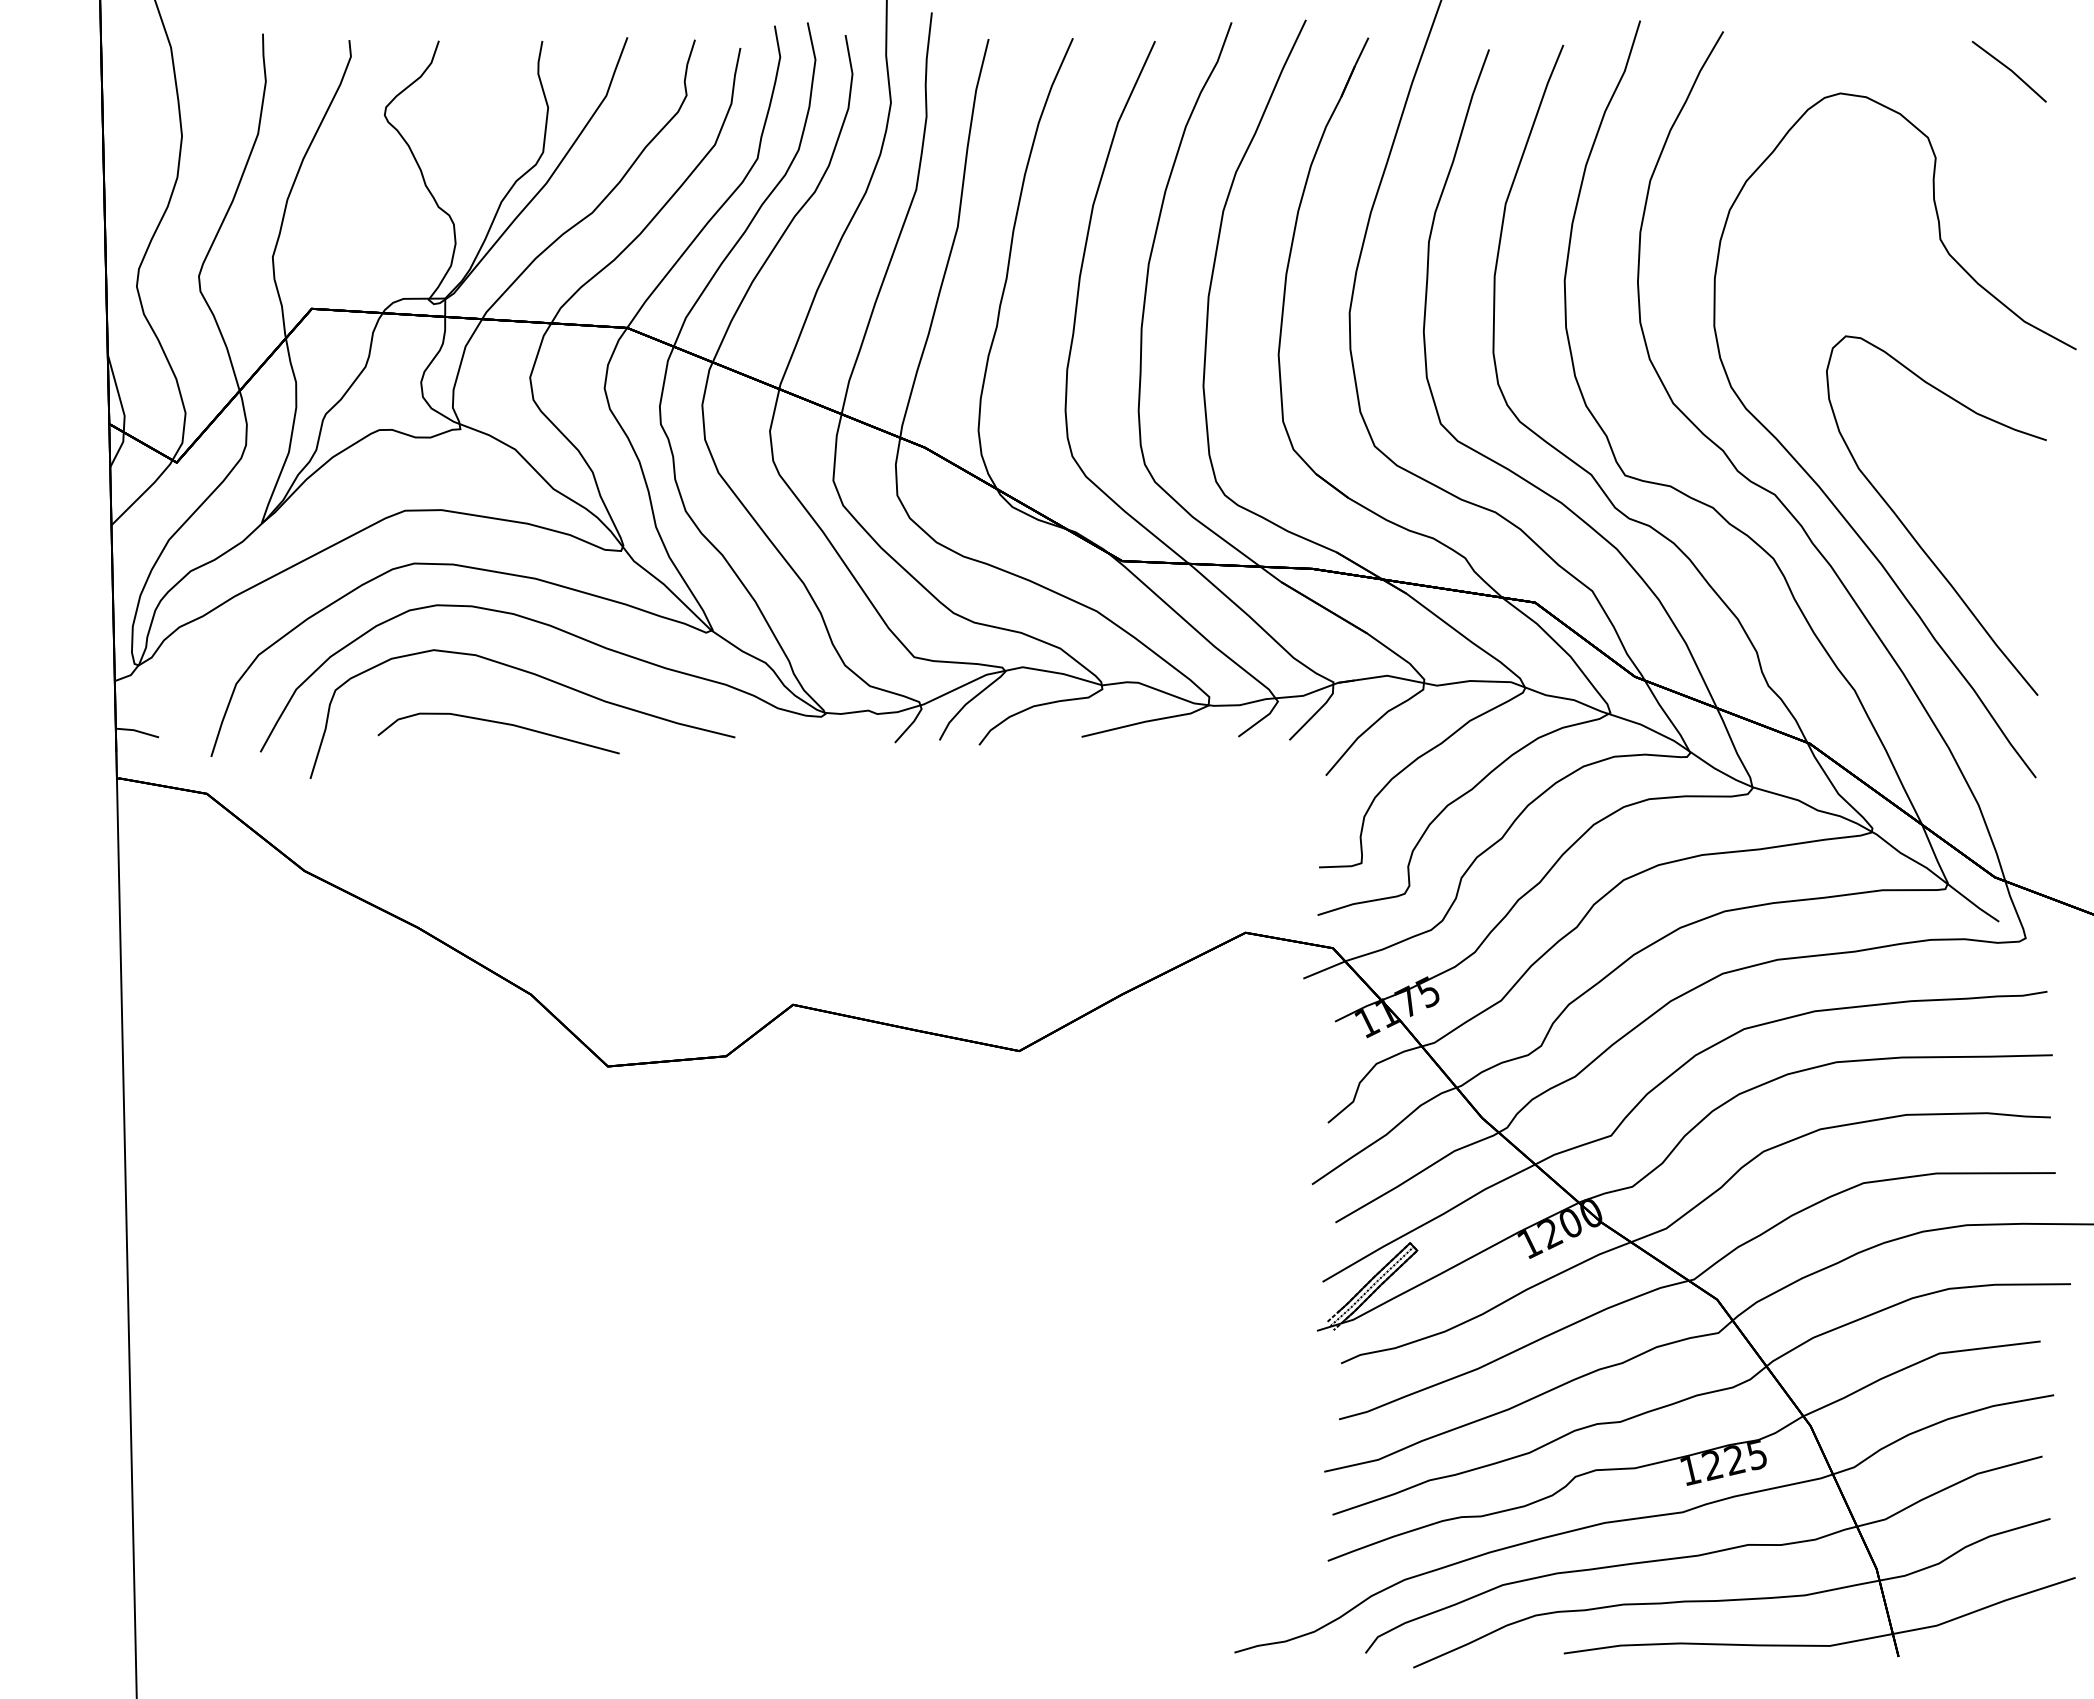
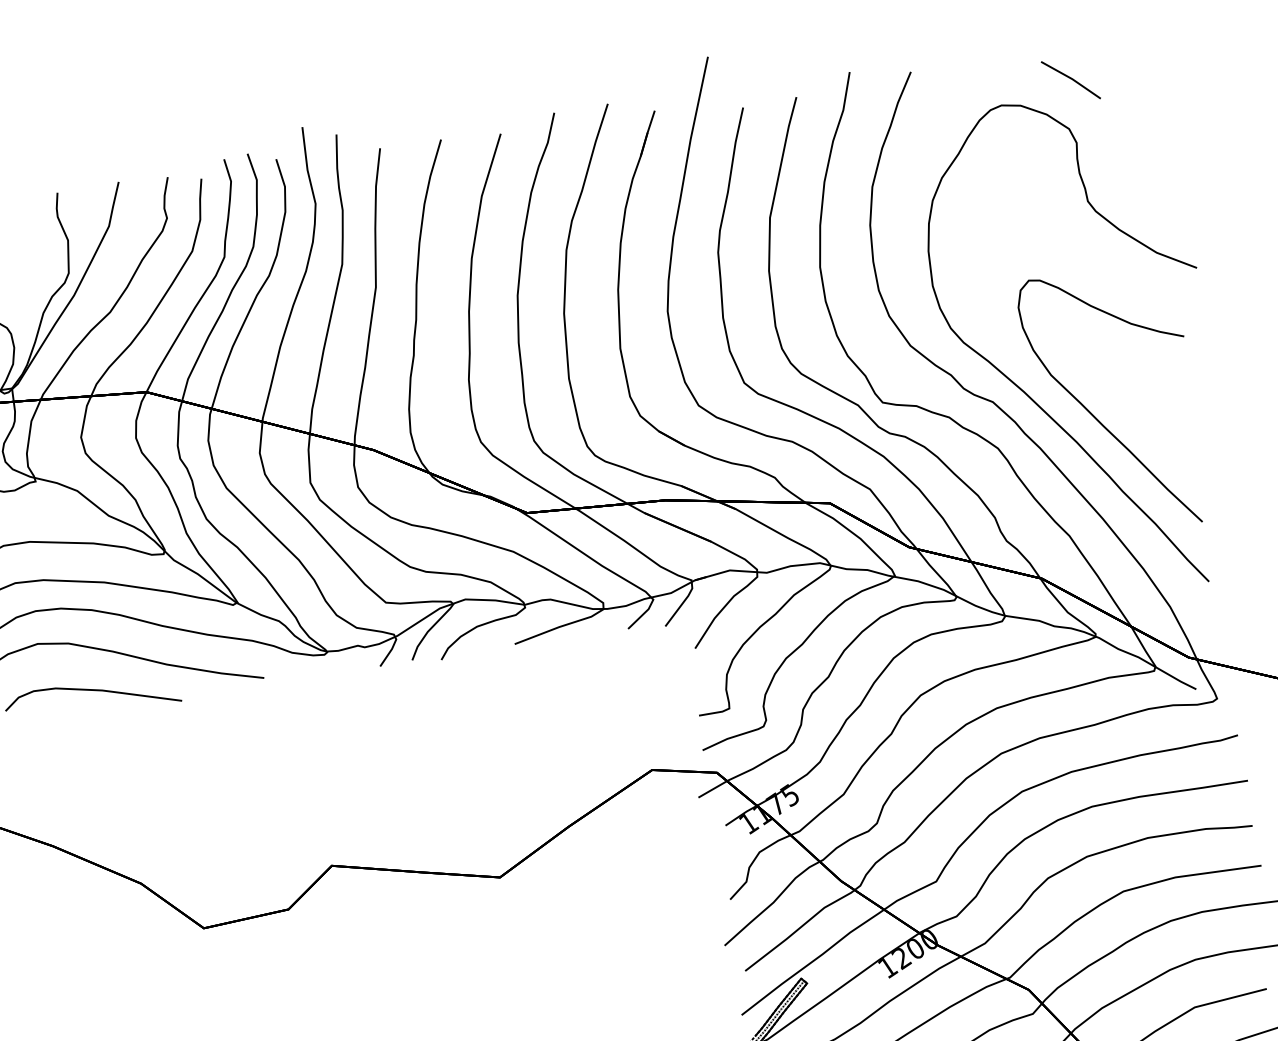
line: (2009, 70) -> (1070, 79), moved

